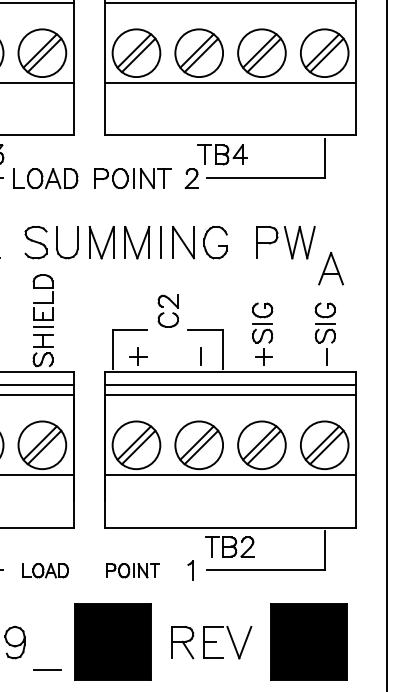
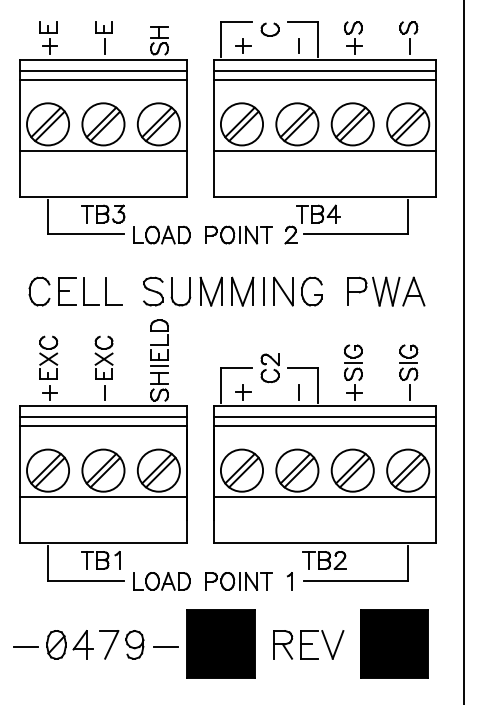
part: (330, 268) -> (413, 291), moved
part: (167, 311) -> (269, 368), moved
part: (45, 570) -> (161, 581), size x1.43
part: (132, 570) -> (238, 581), size x1.43
line: (47, 669) -> (165, 646), moved

